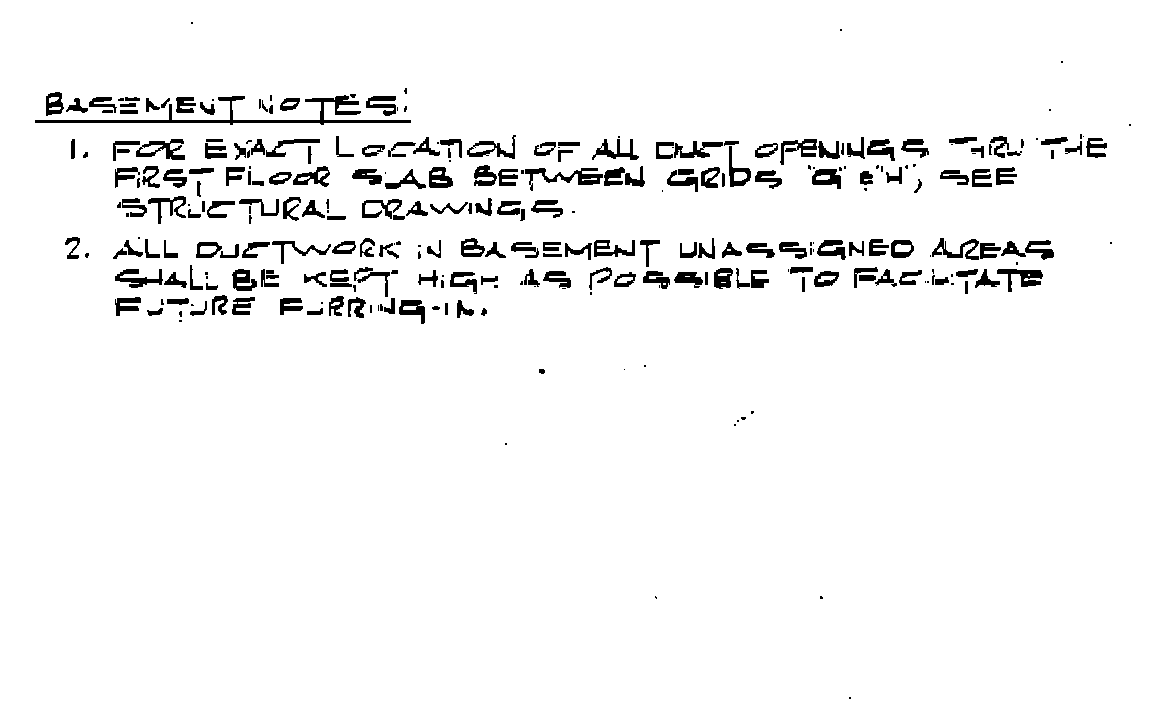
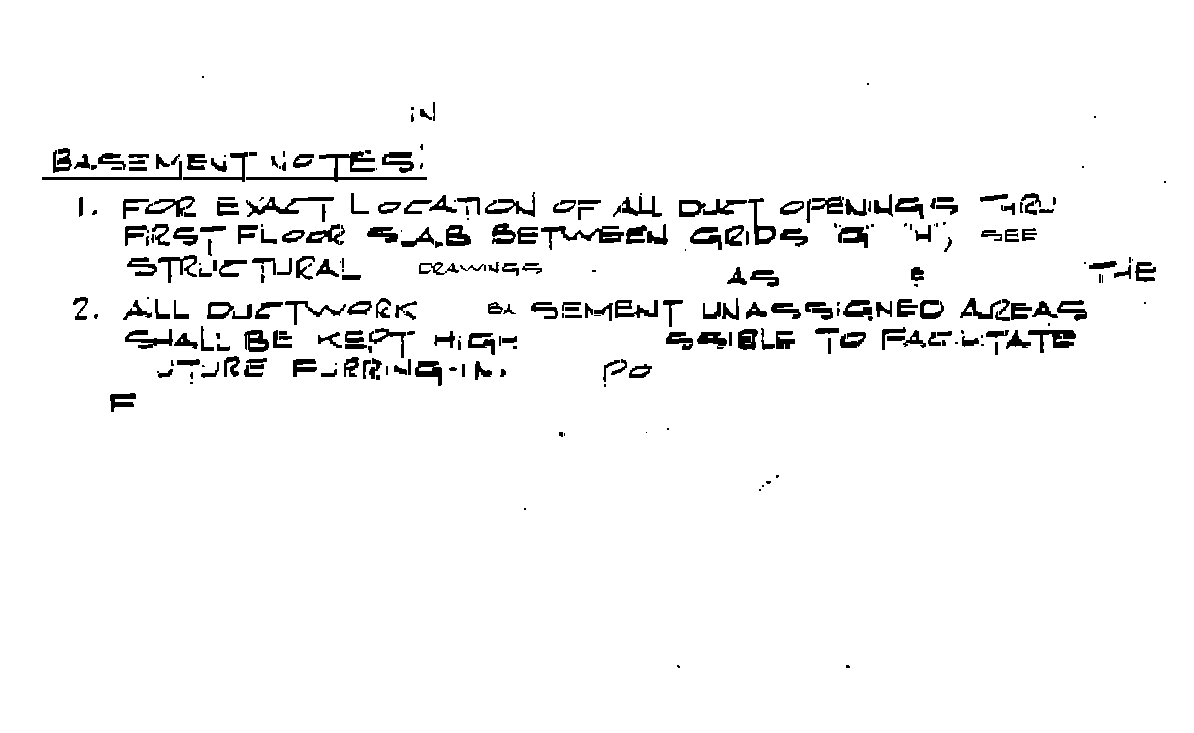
part: (1071, 146) -> (1120, 270), moved
part: (978, 176) -> (1009, 234), size x0.7
part: (866, 180) -> (917, 276), moved
part: (462, 209) -> (480, 268), size x0.6
part: (483, 247) -> (501, 307), size x0.6
part: (429, 249) -> (422, 111), moved
part: (545, 278) -> (753, 276), moved
part: (612, 280) -> (627, 372), moved
part: (127, 306) -> (122, 402), moved

